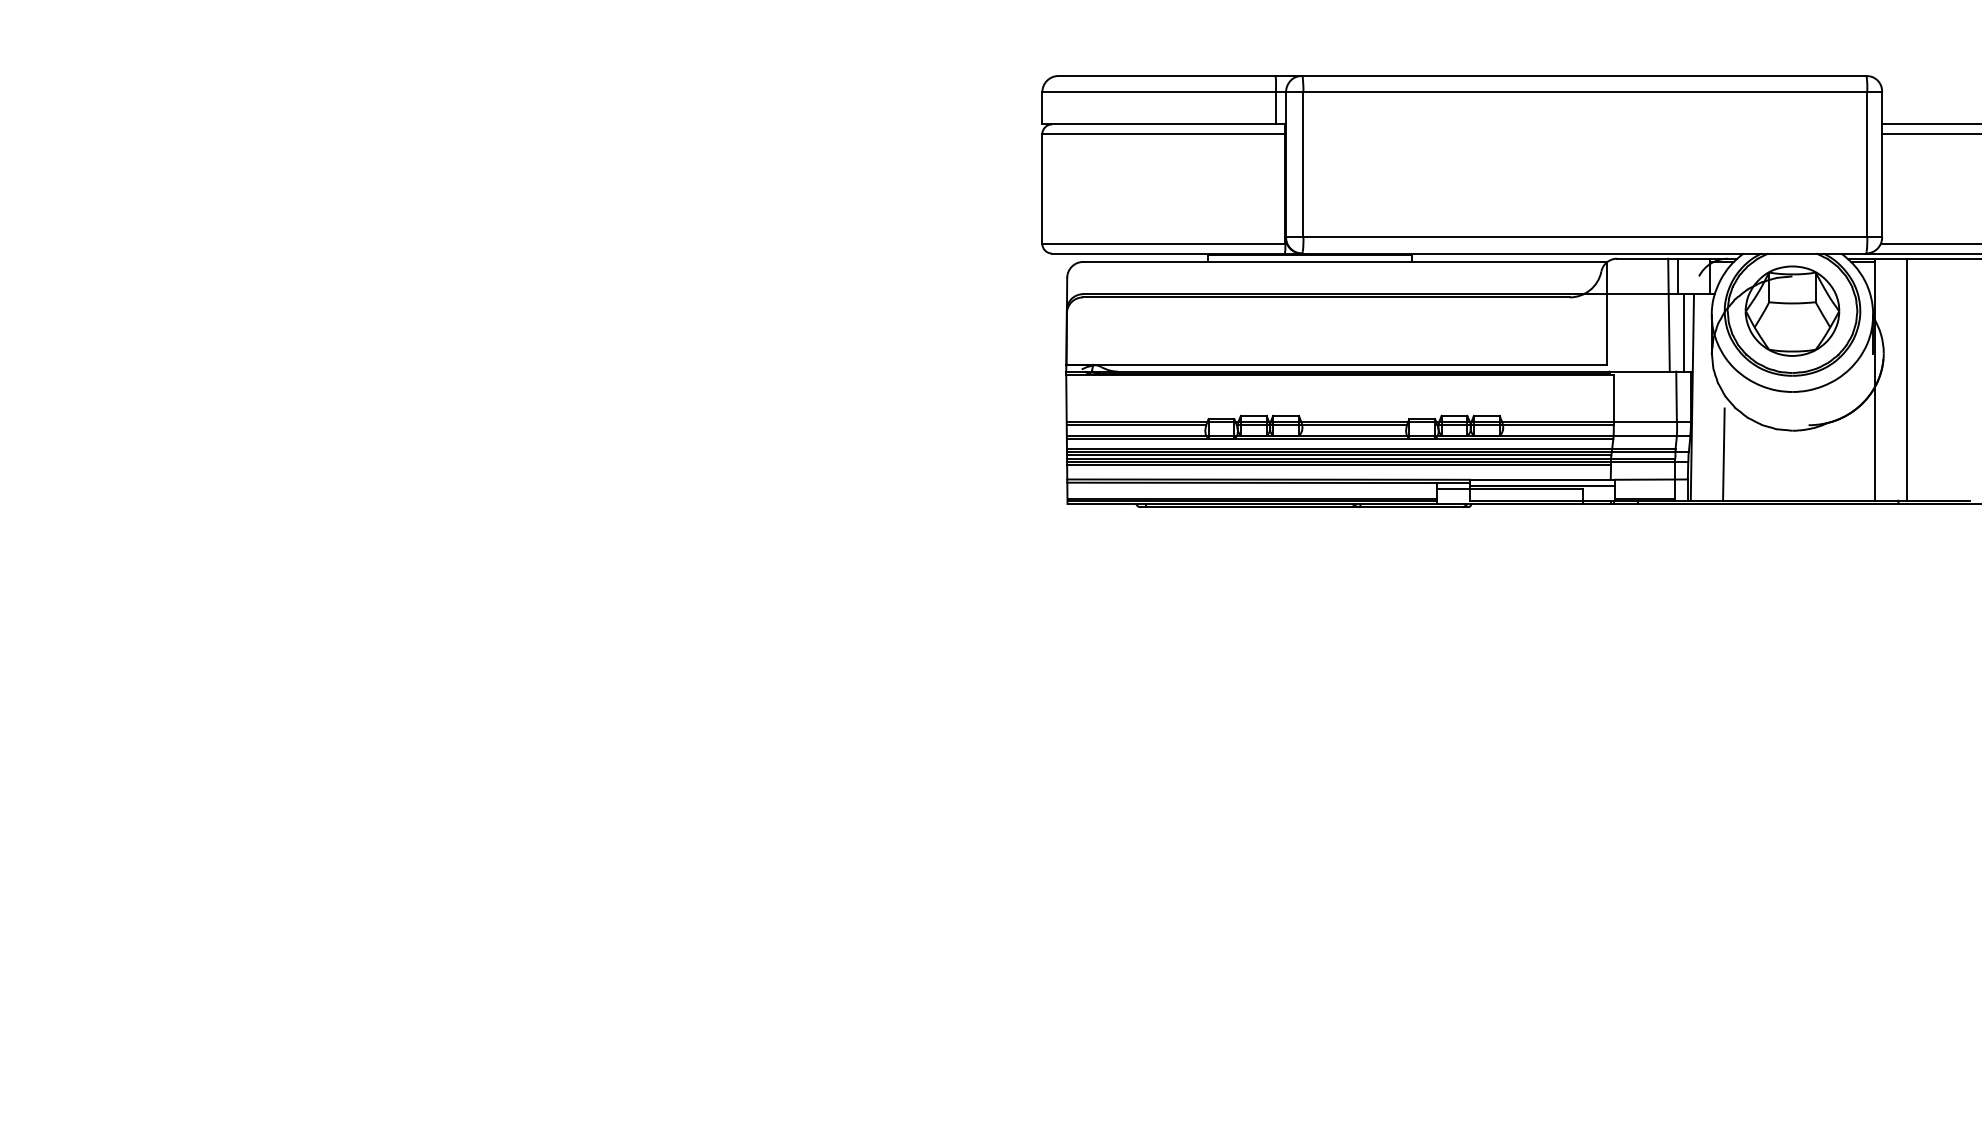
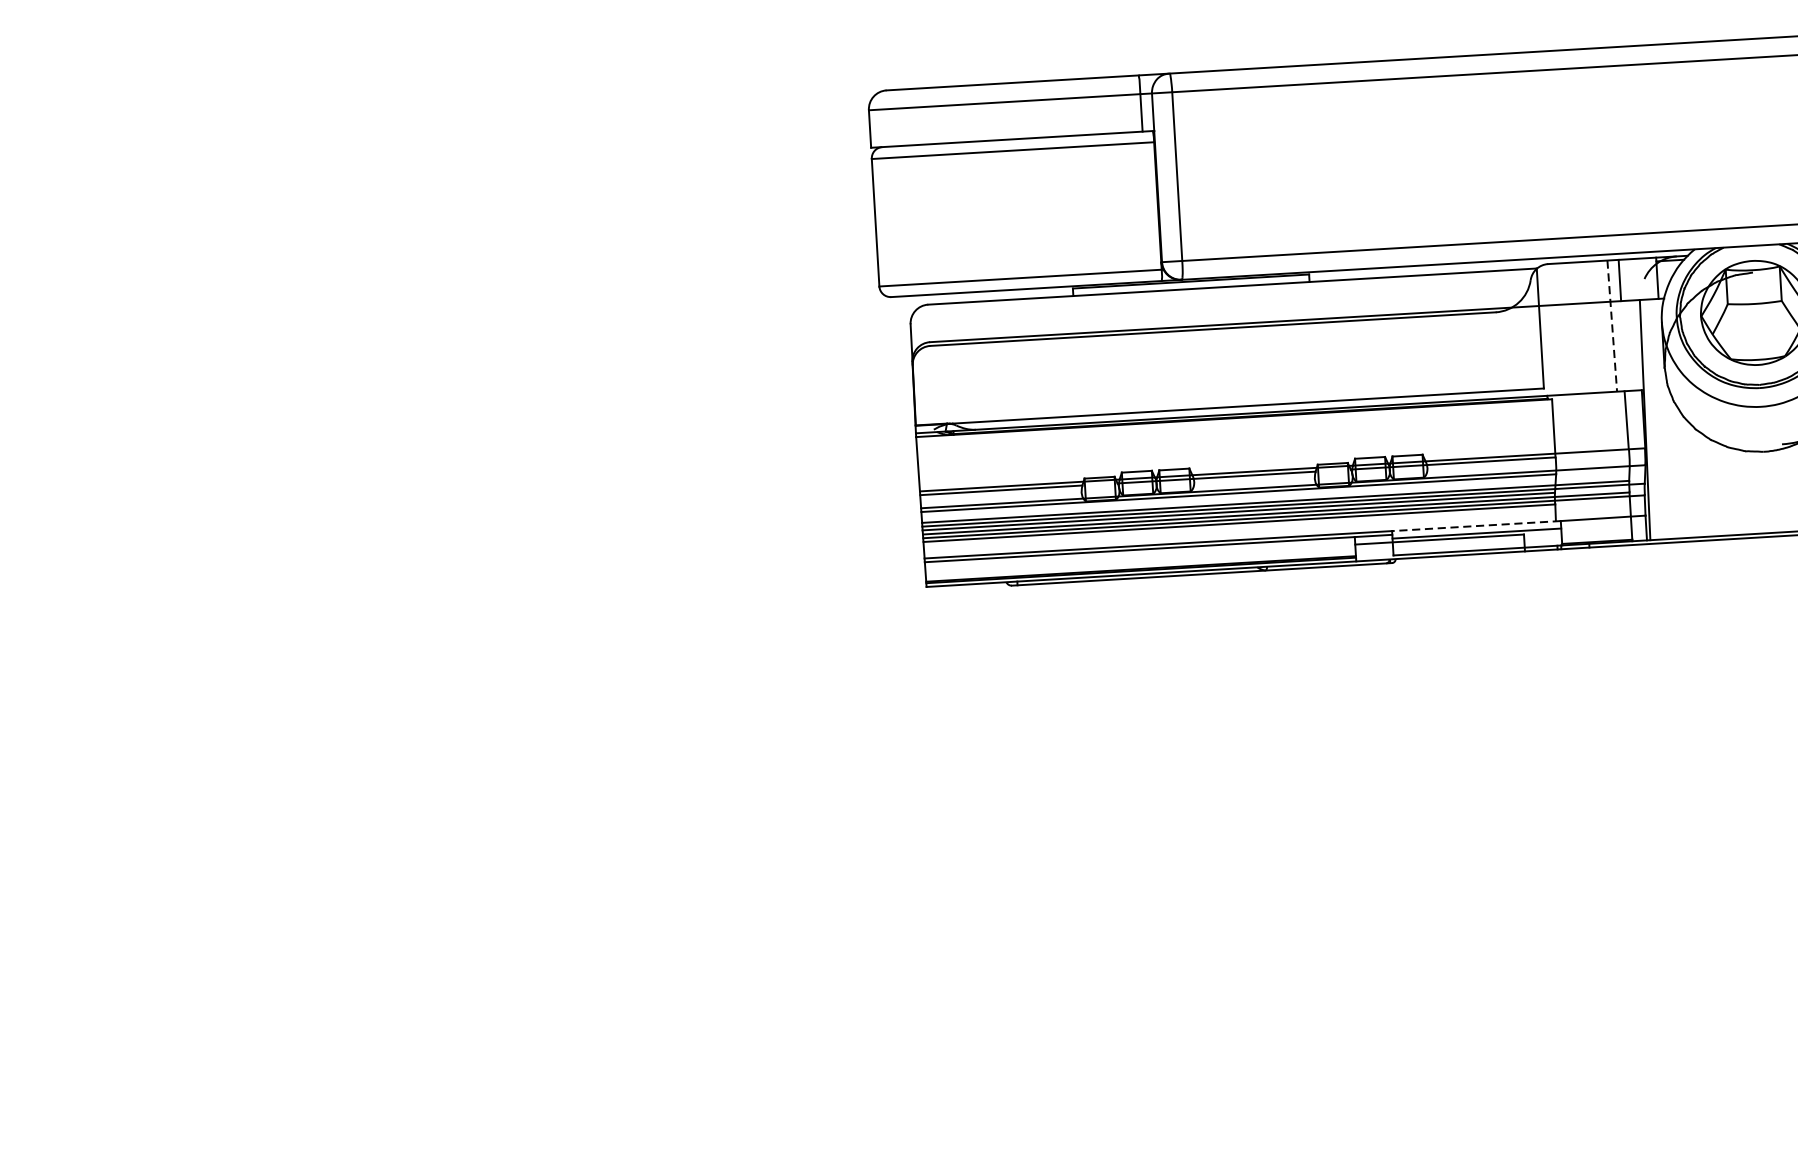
line: (1669, 315) -> (1612, 326), solid -> dashed
line: (1684, 332) -> (1631, 345), removed
line: (1723, 454) -> (1685, 484), removed
line: (1542, 479) -> (1476, 525), solid -> dashed

